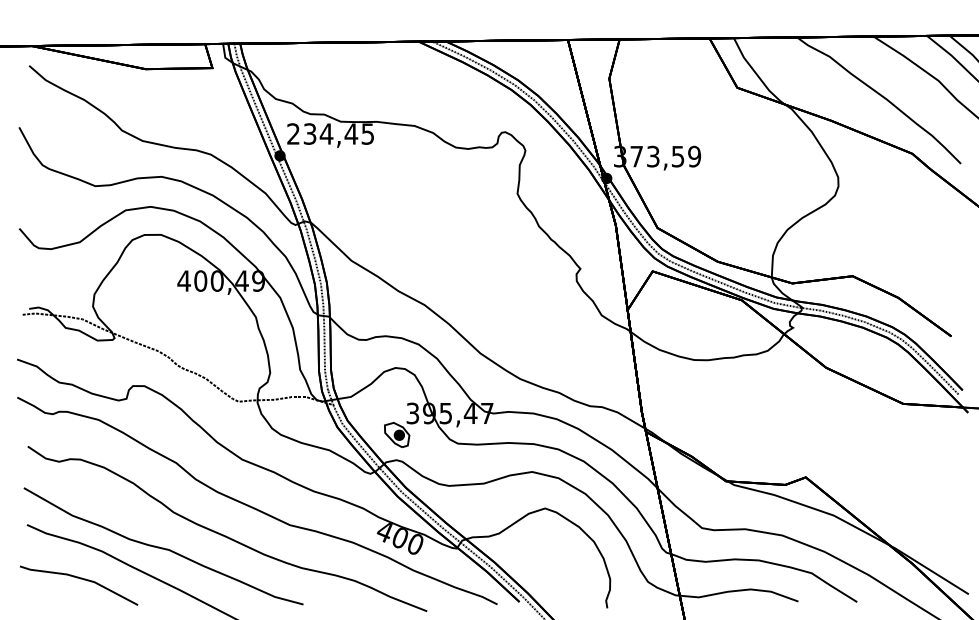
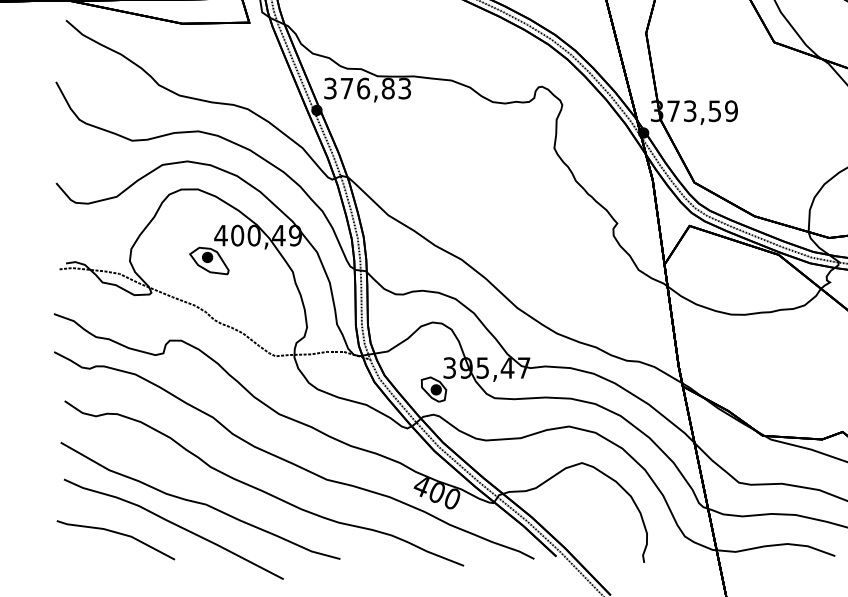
text: (330, 133) -> (367, 88), 234,45 -> 376,83
part: (172, 306) -> (209, 261), added

